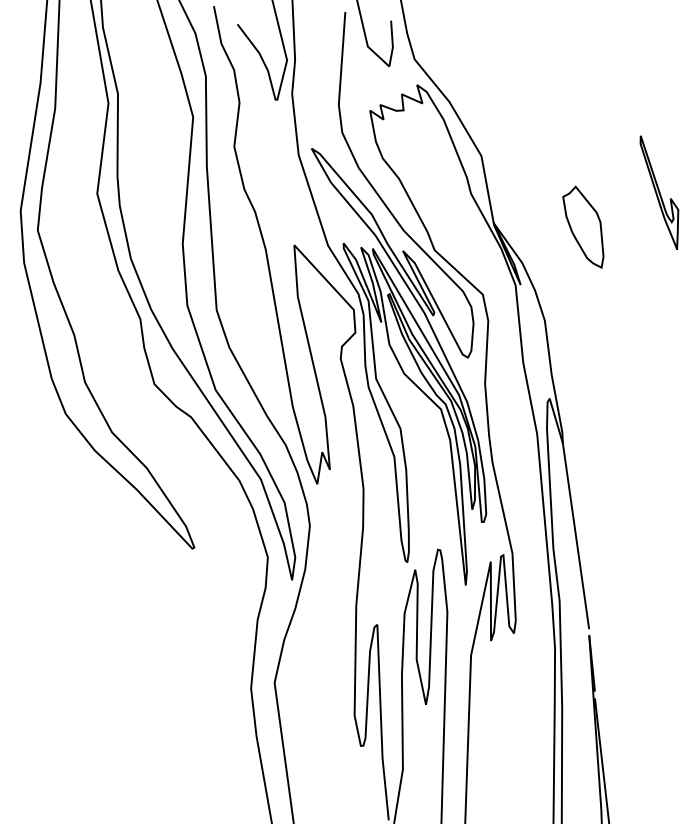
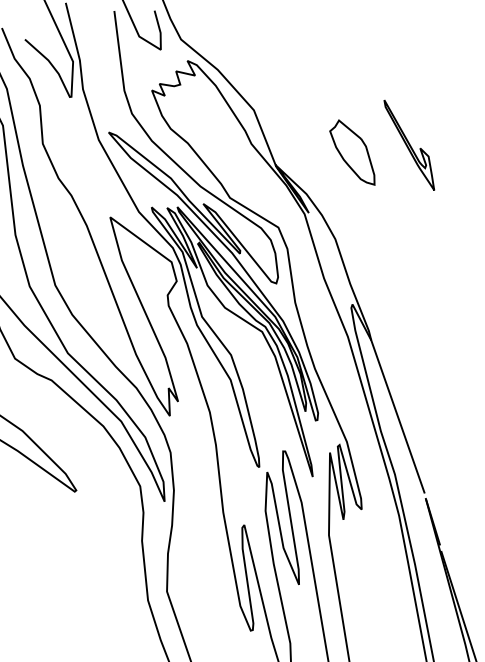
part: (659, 192) -> (409, 145), moved

